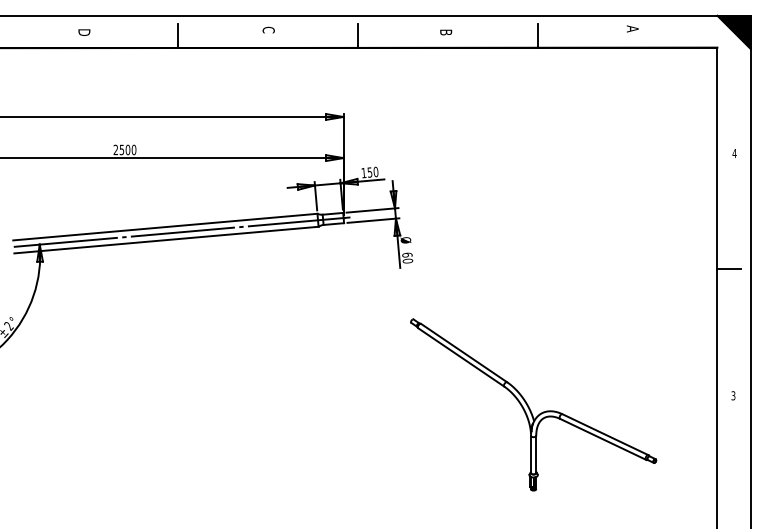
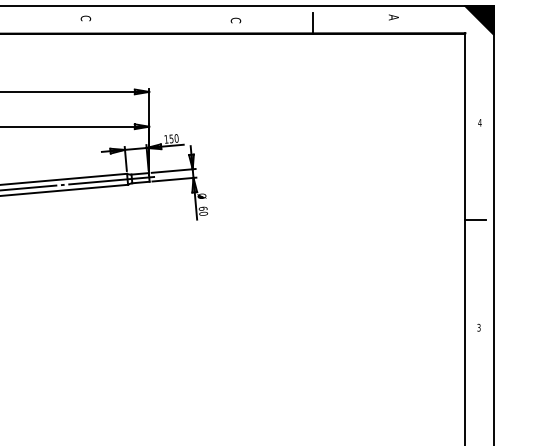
text: (446, 32) -> (236, 20), B -> C
line: (177, 36) -> (8, 23), removed
line: (357, 36) -> (160, 23), removed
part: (533, 404) -> (309, 335), removed

